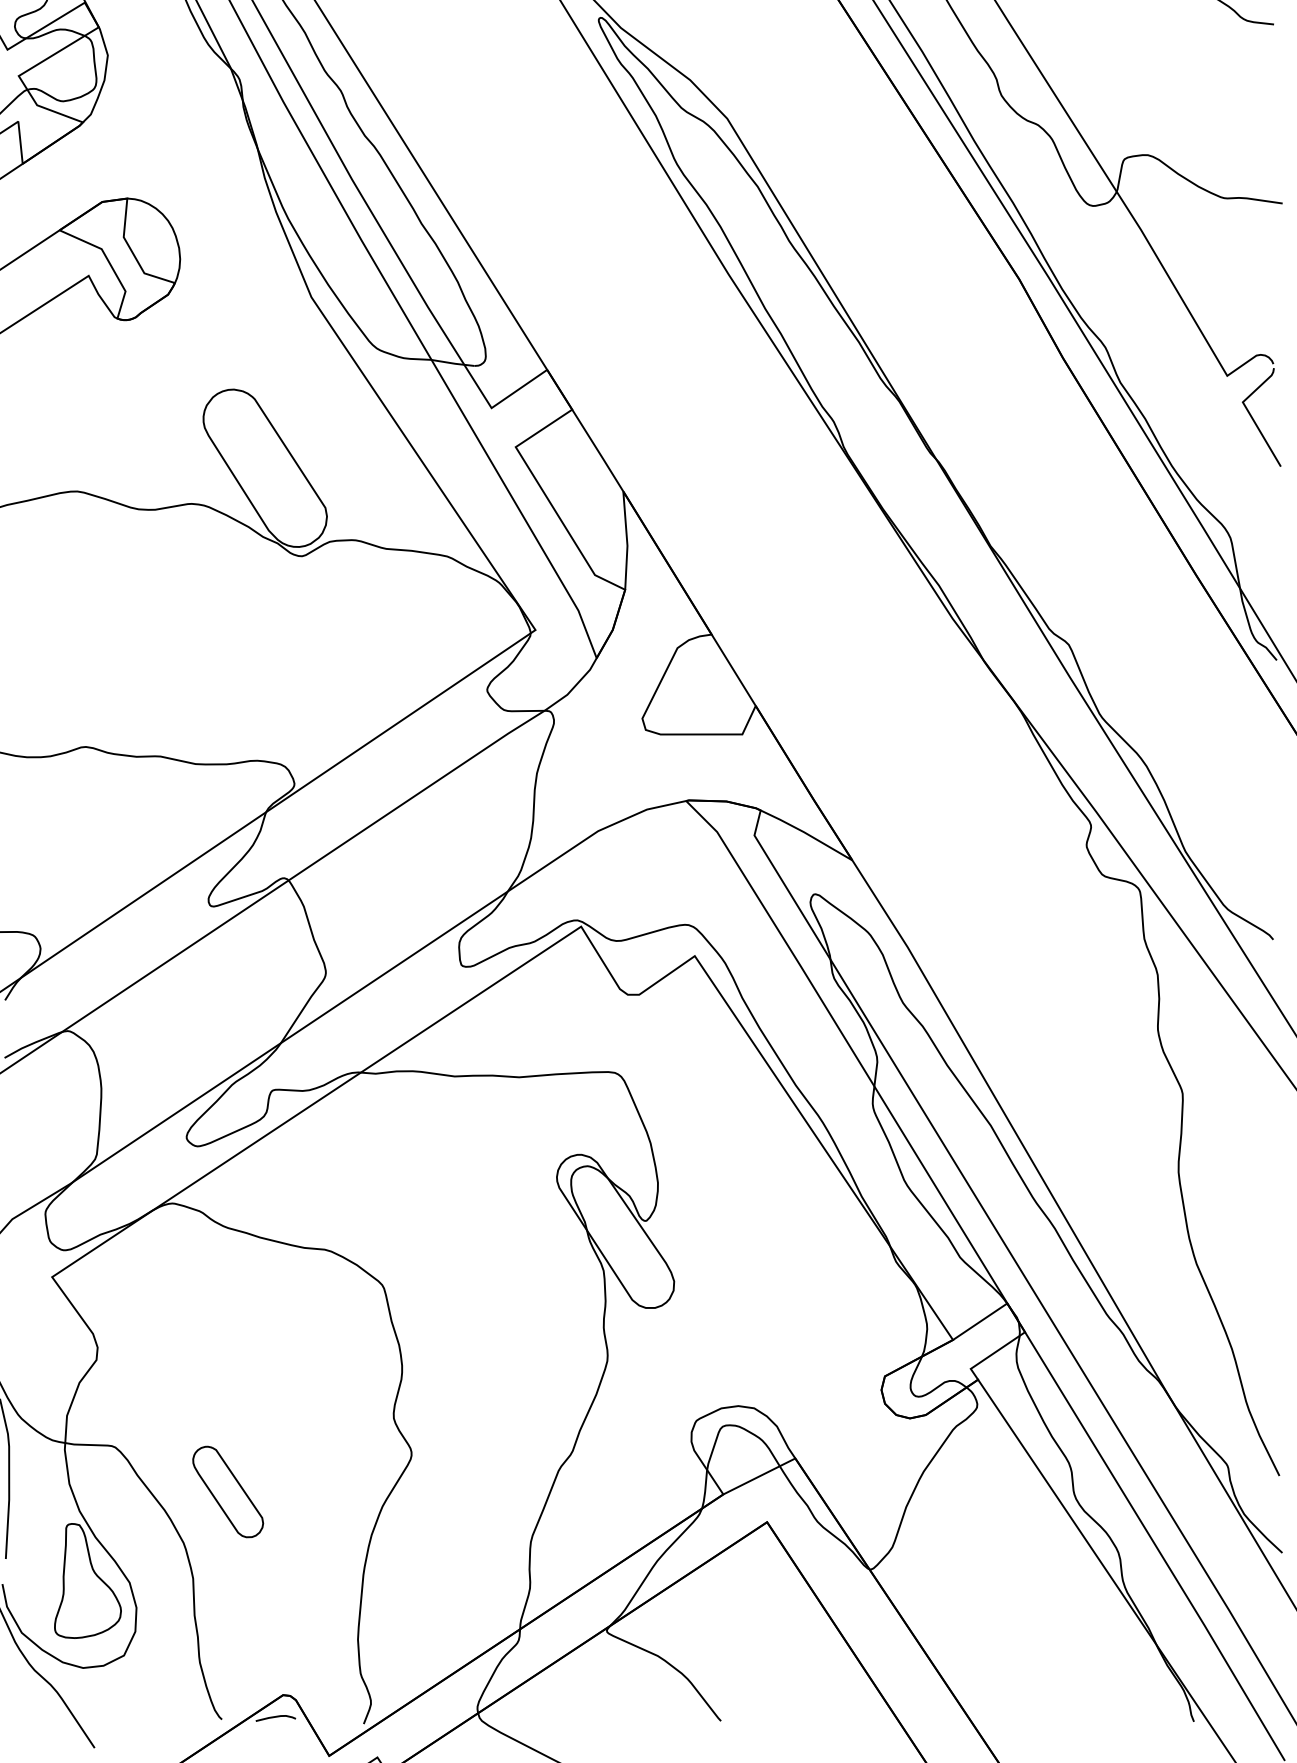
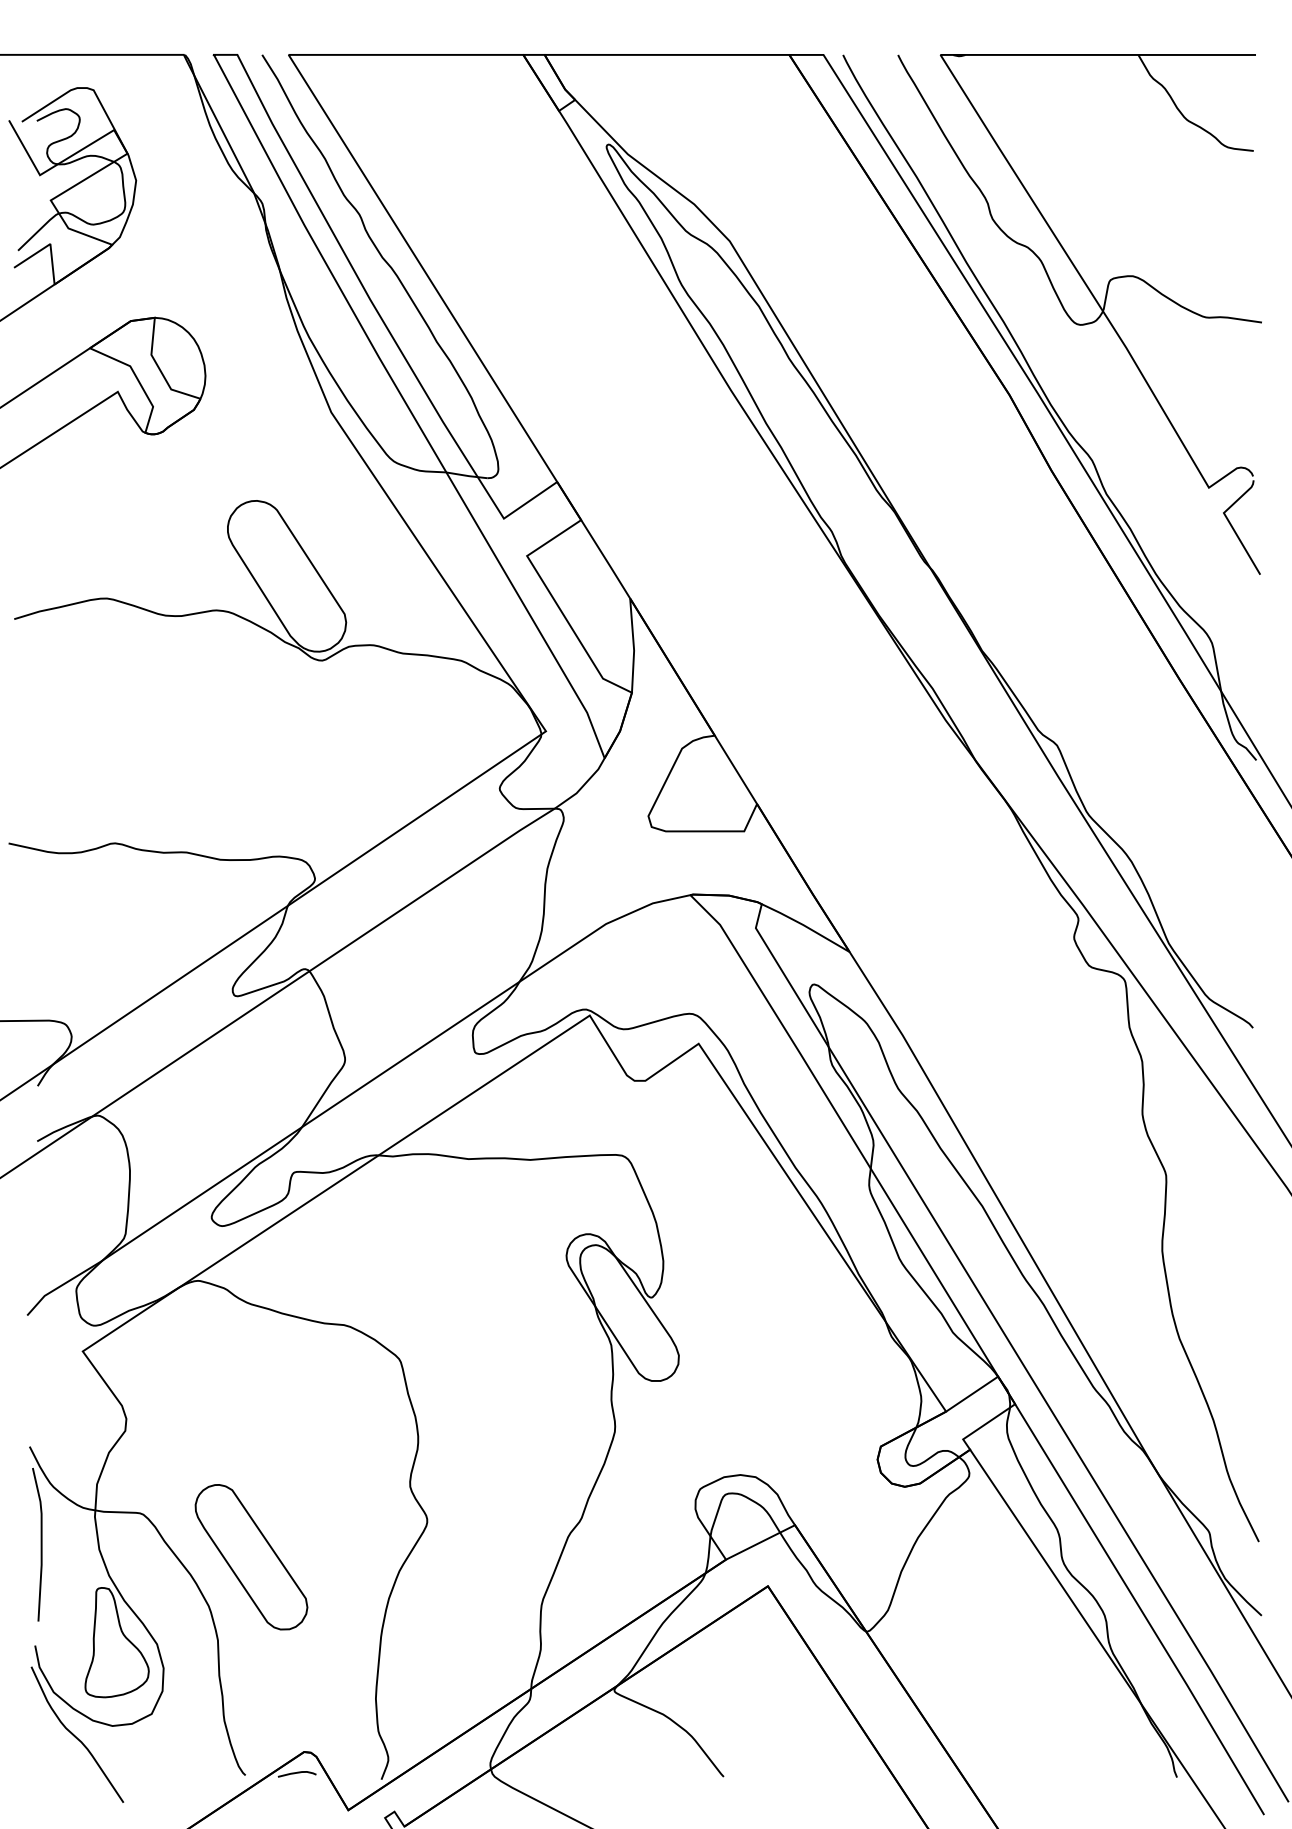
part: (228, 1492) -> (251, 1557), size x1.67

